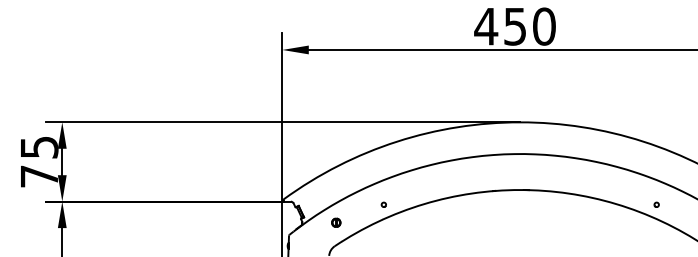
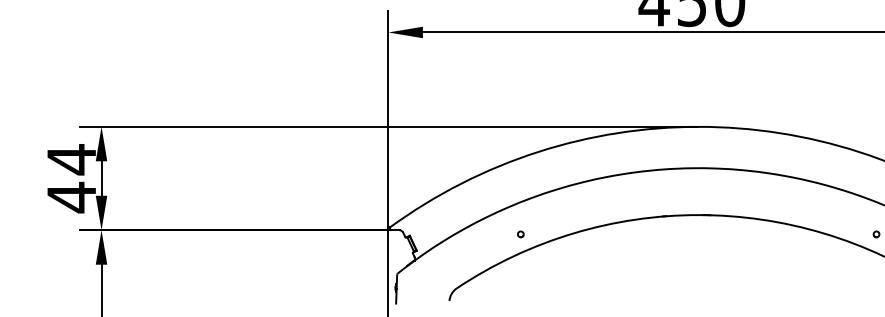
text: (39, 161) -> (71, 177), 75 -> 44
part: (336, 222) -> (459, 257), removed

